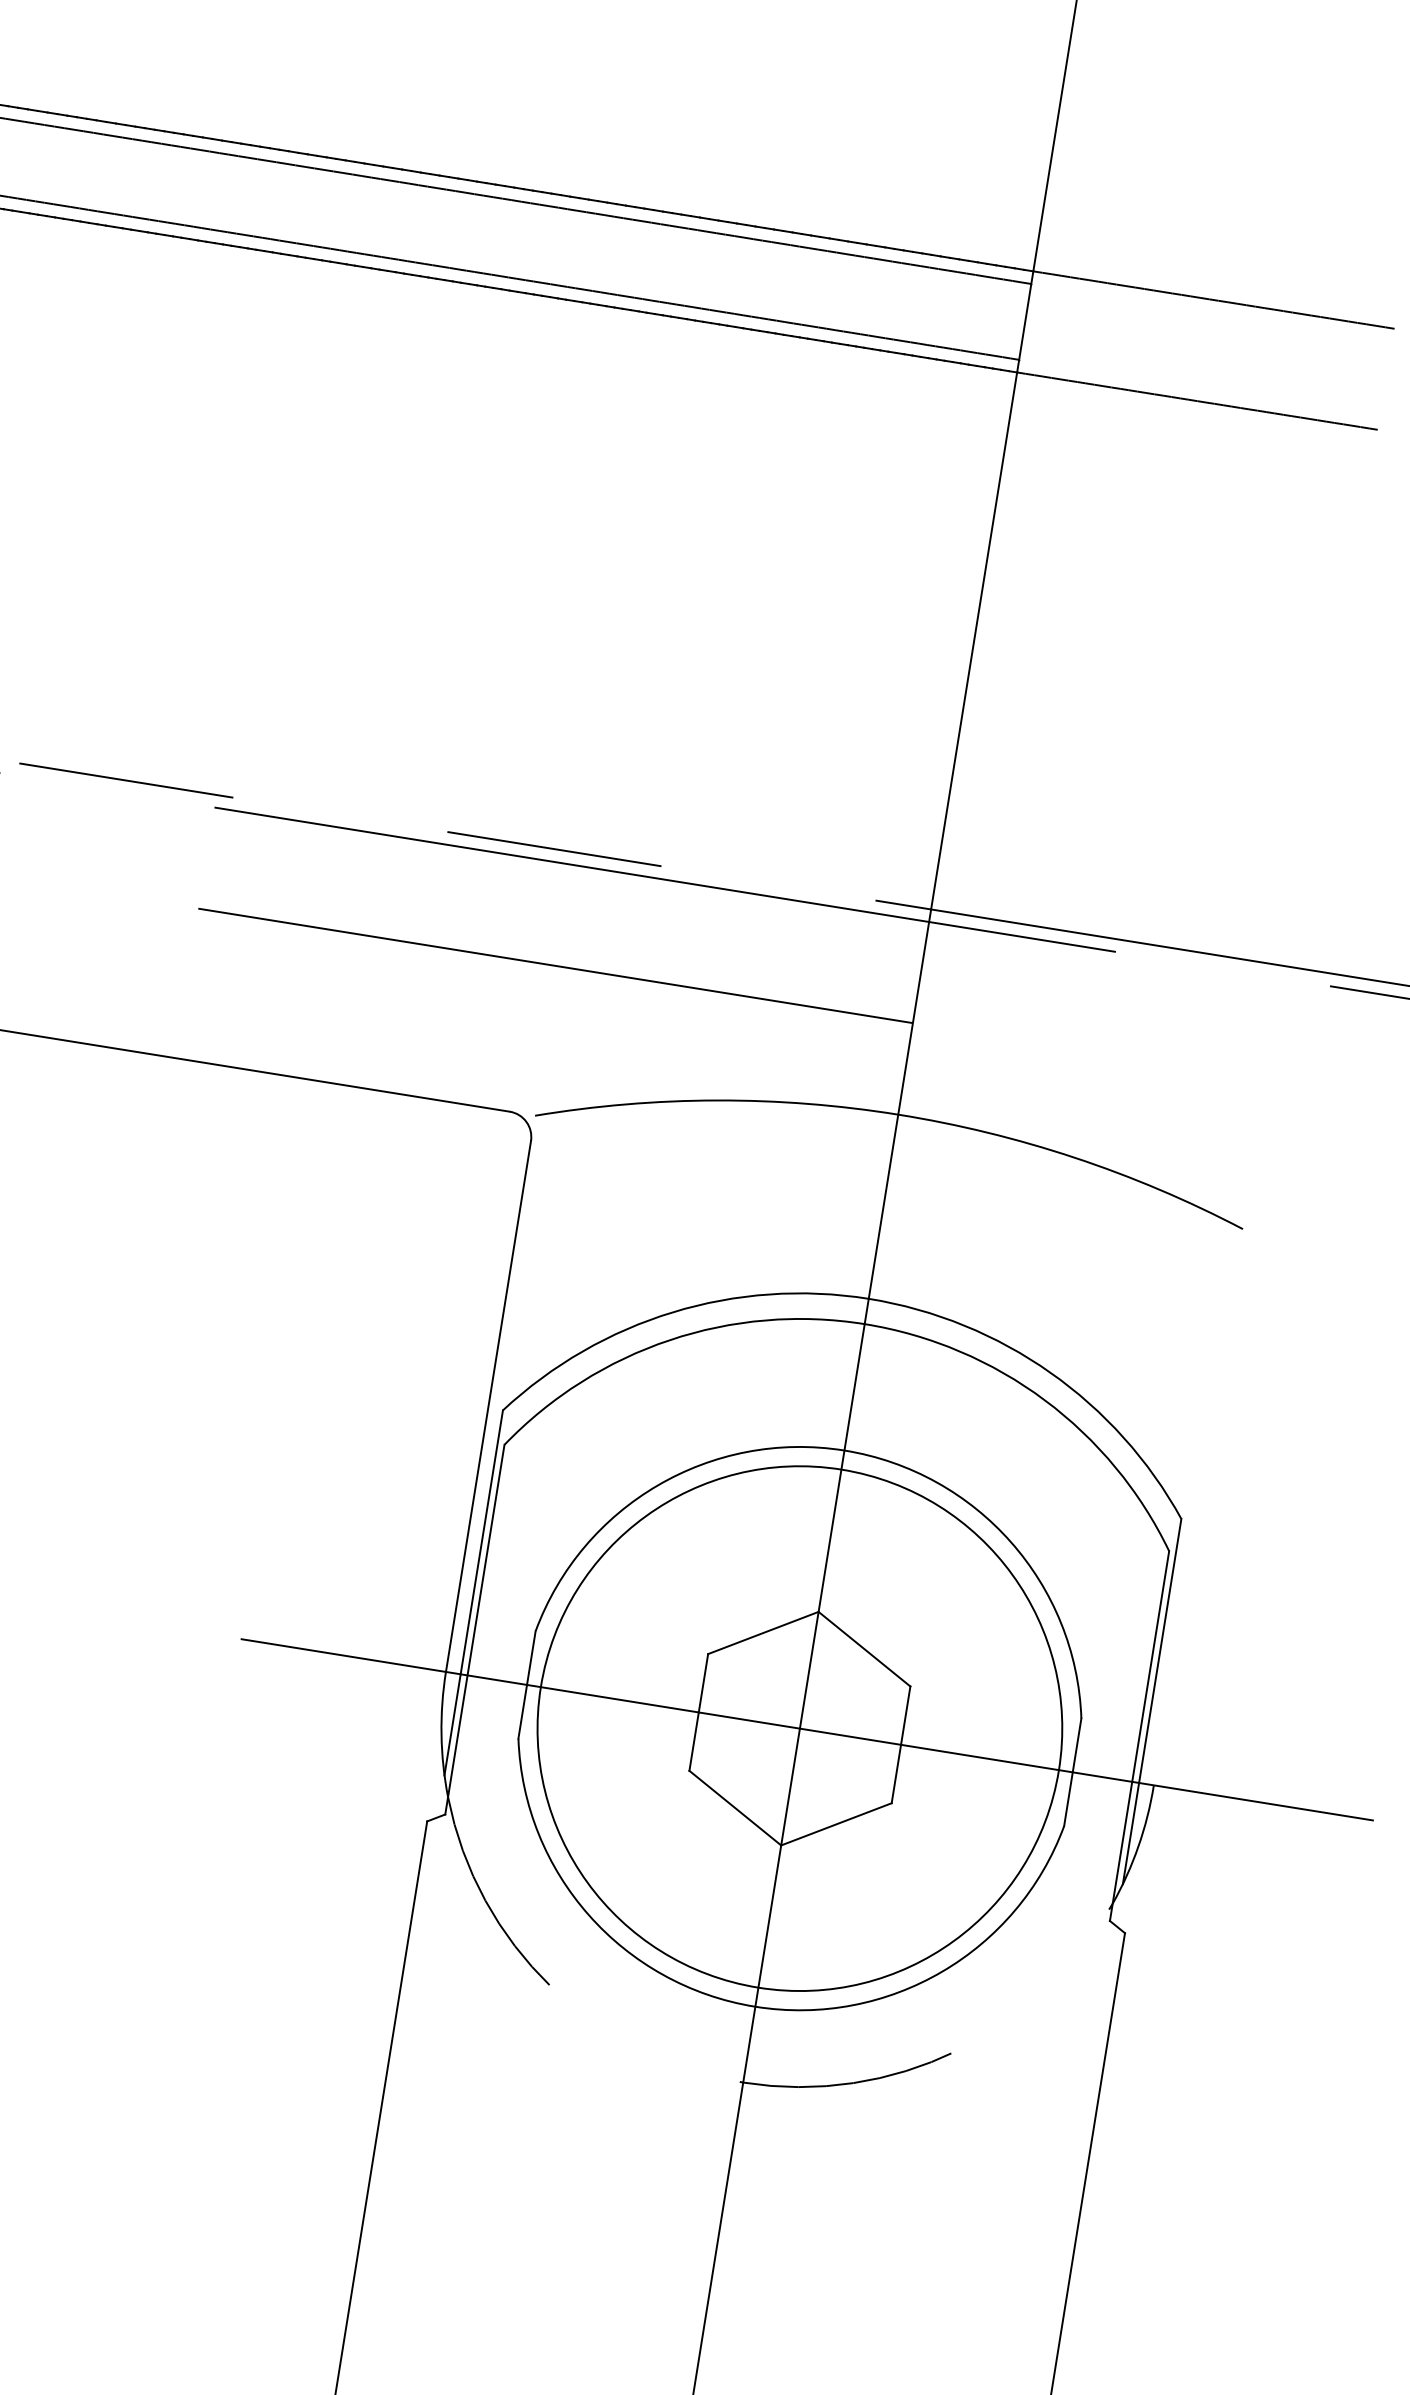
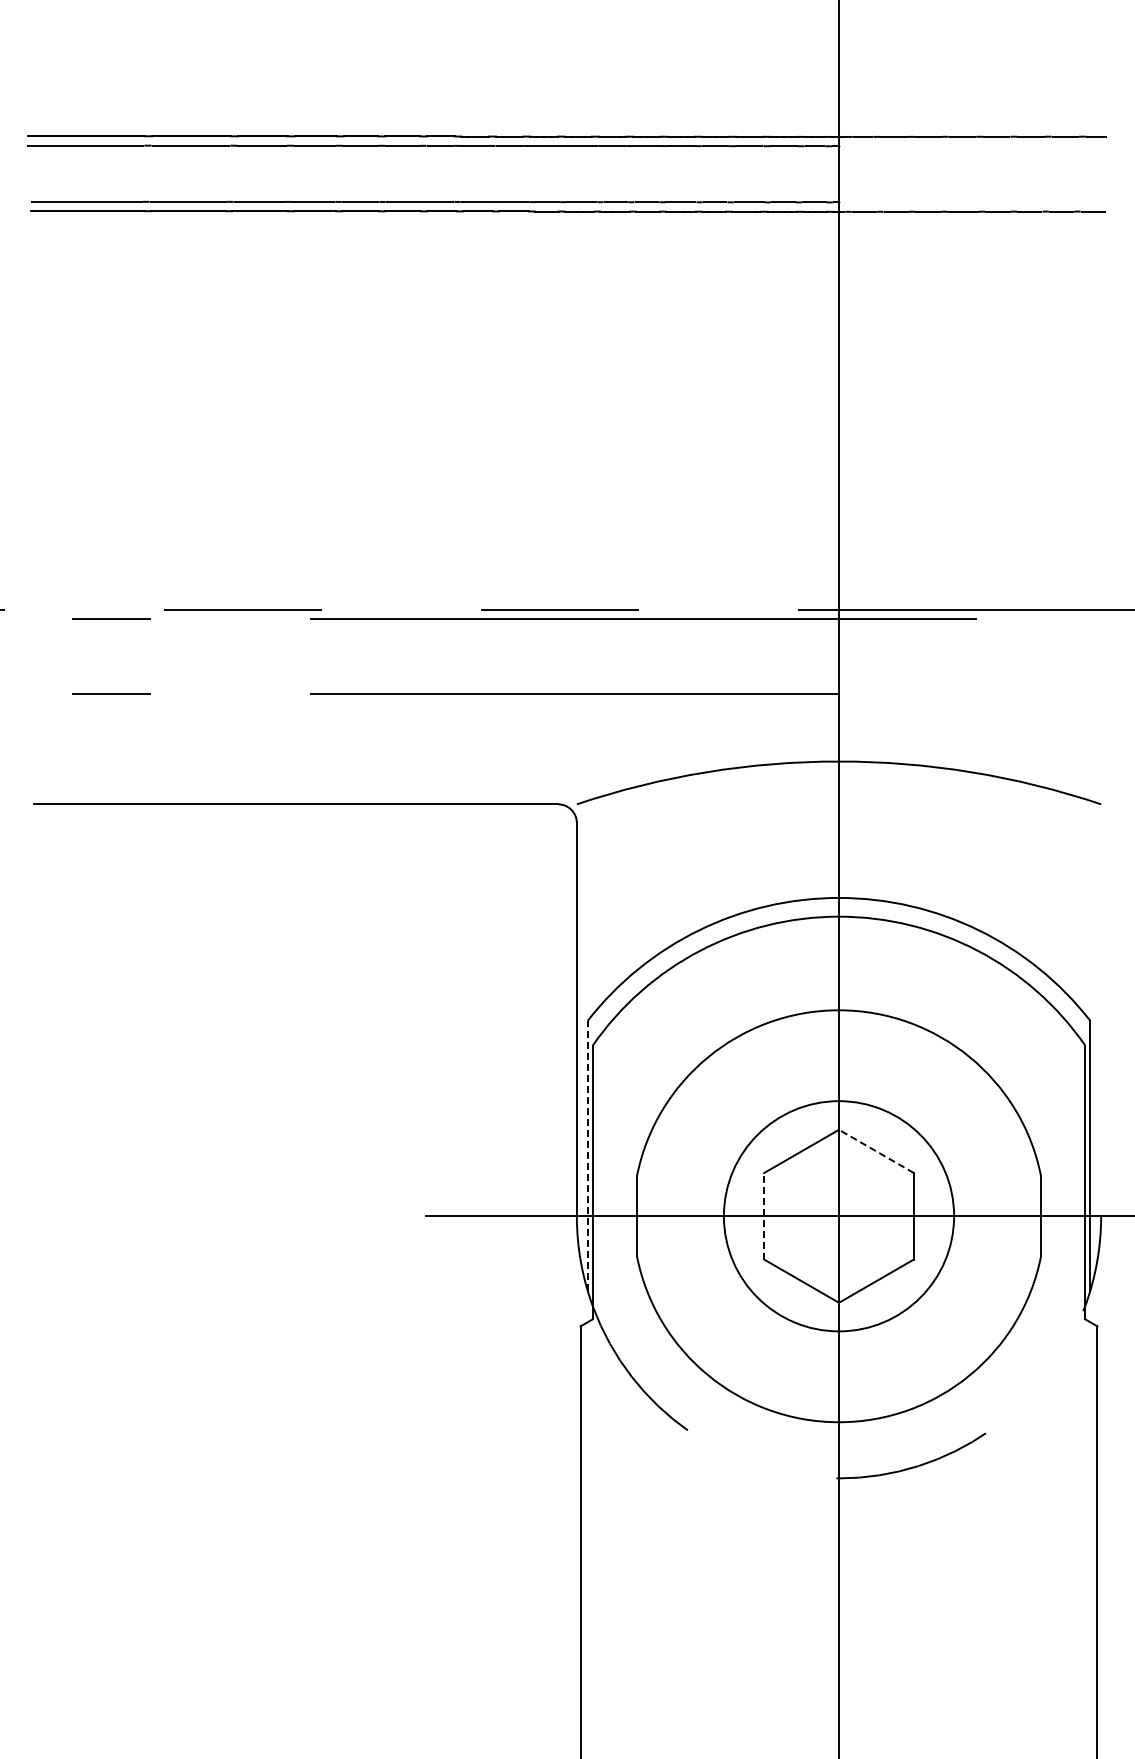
line: (473, 1592) -> (587, 1155), solid -> dashed
line: (864, 1649) -> (876, 1151), solid -> dashed
line: (699, 1711) -> (764, 1215), solid -> dashed
circle: (799, 1728) -> (838, 1216), size x0.6

